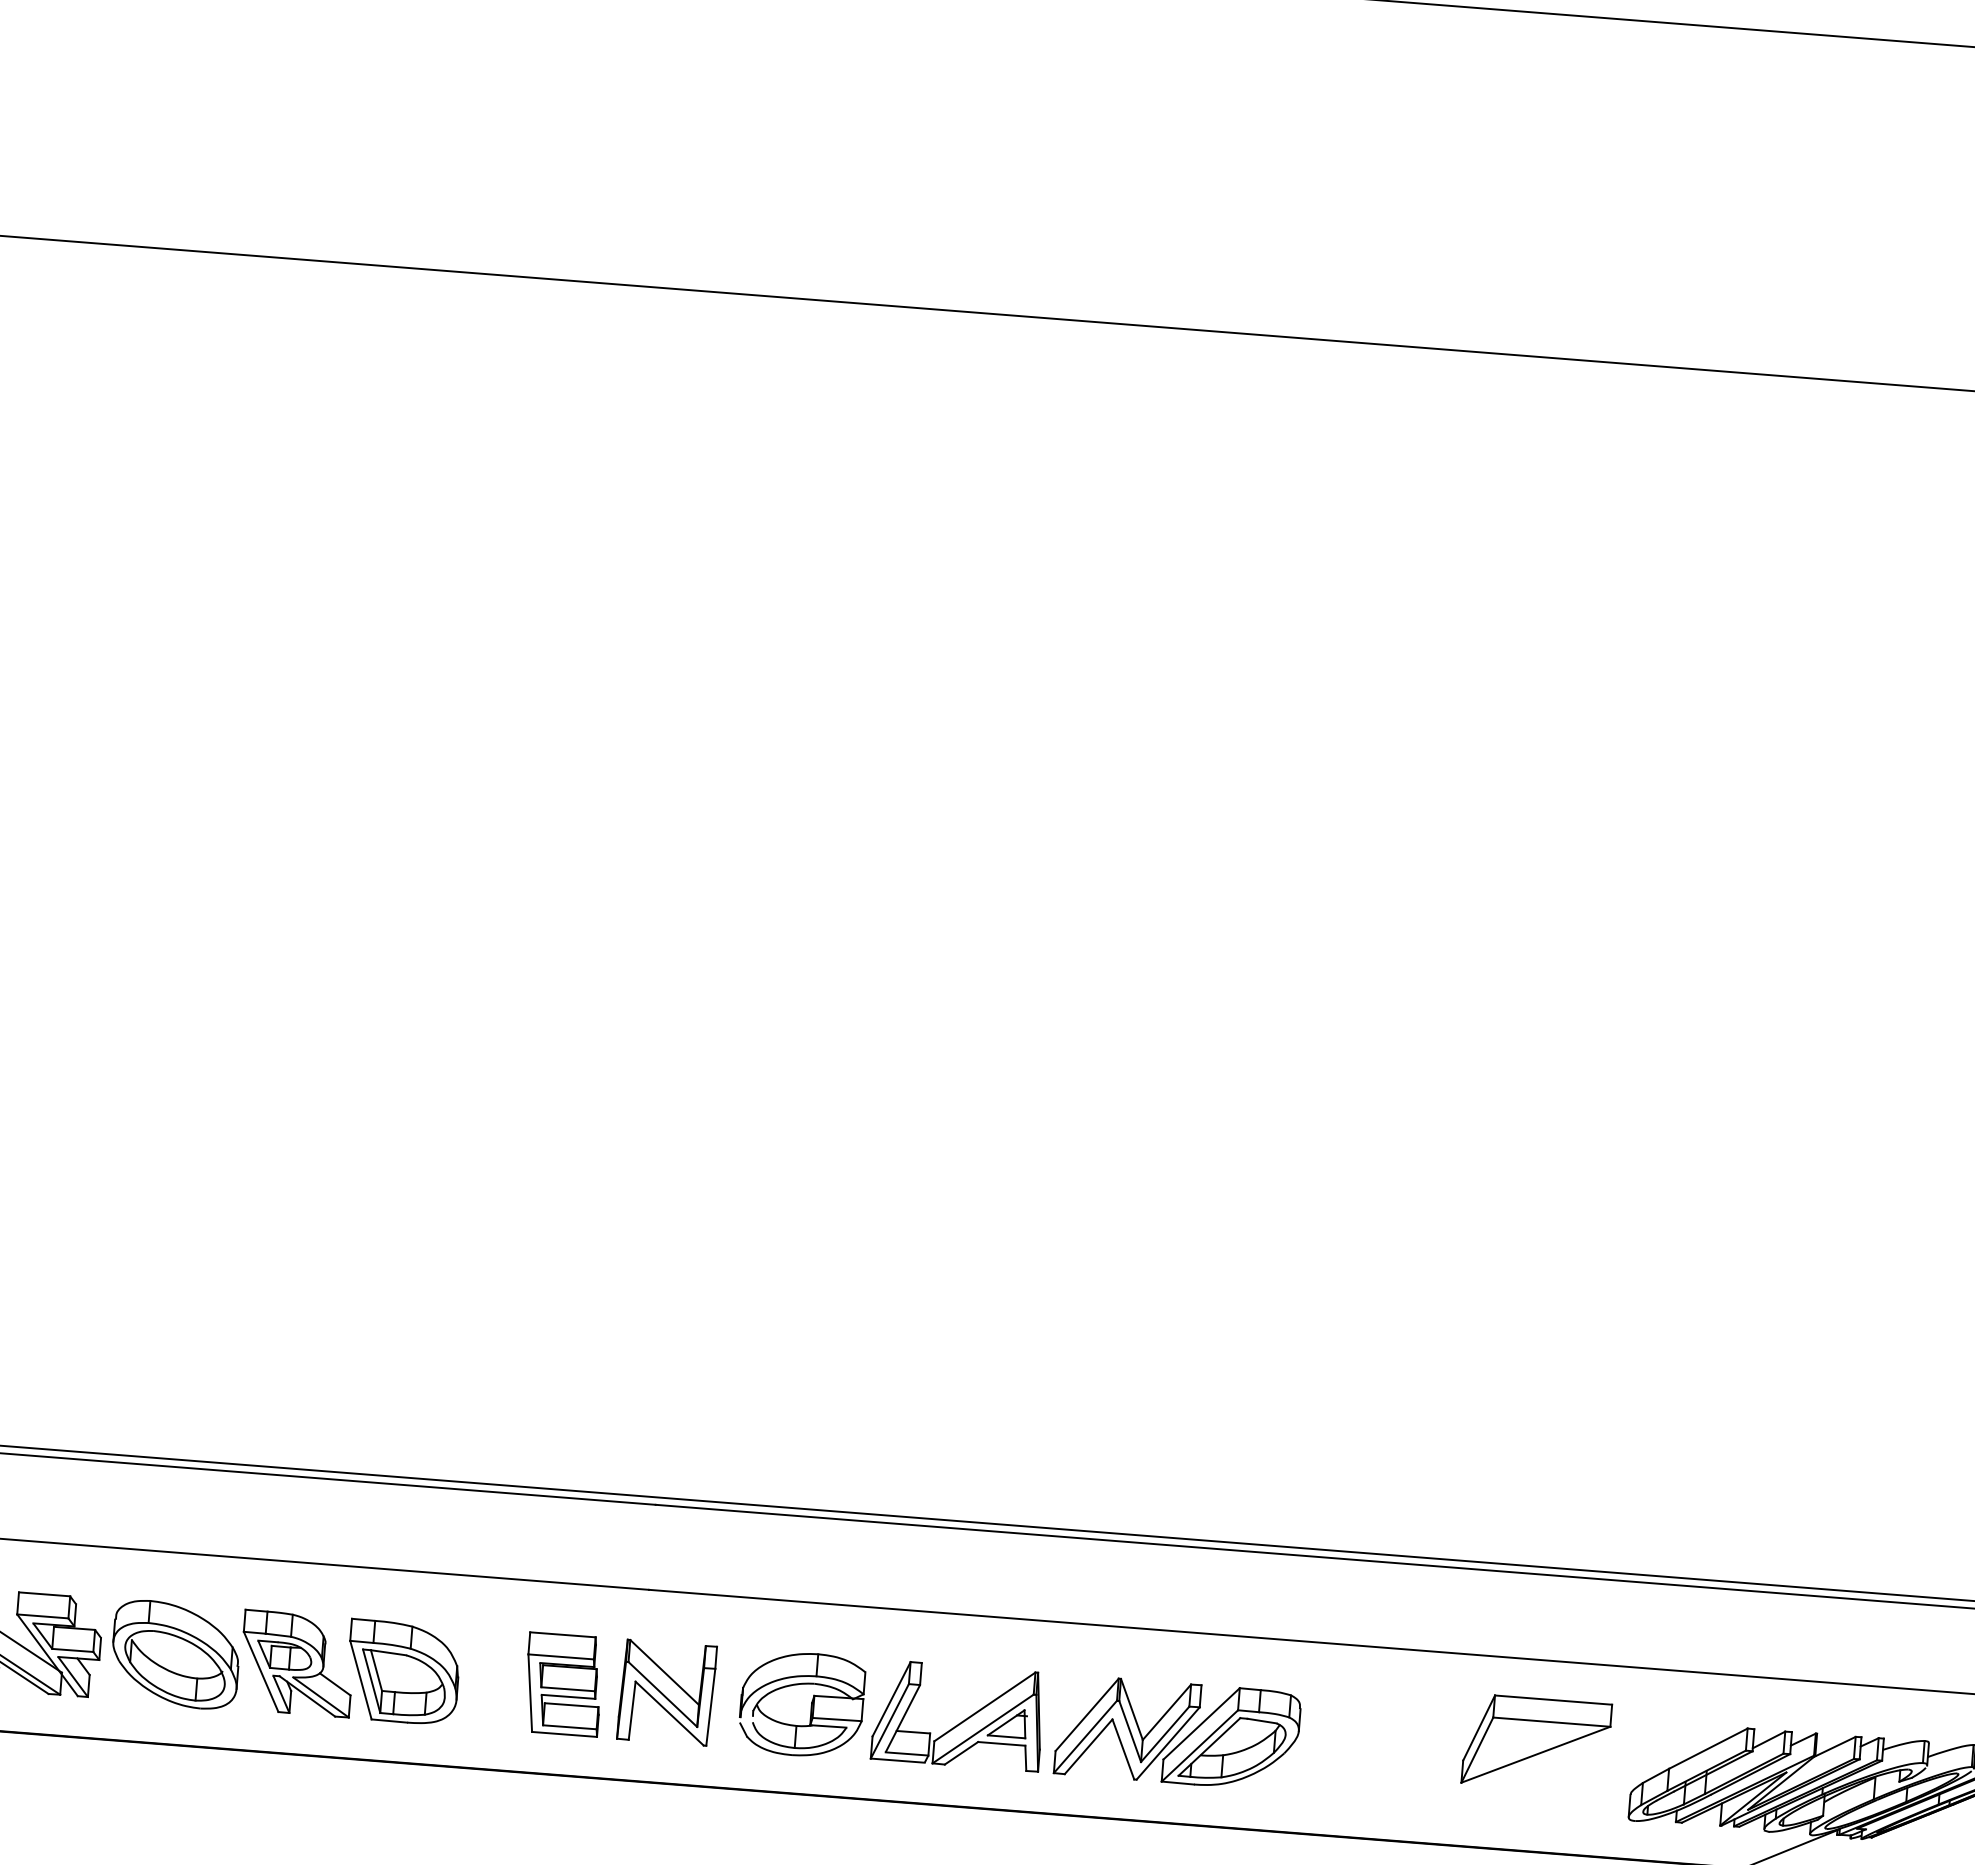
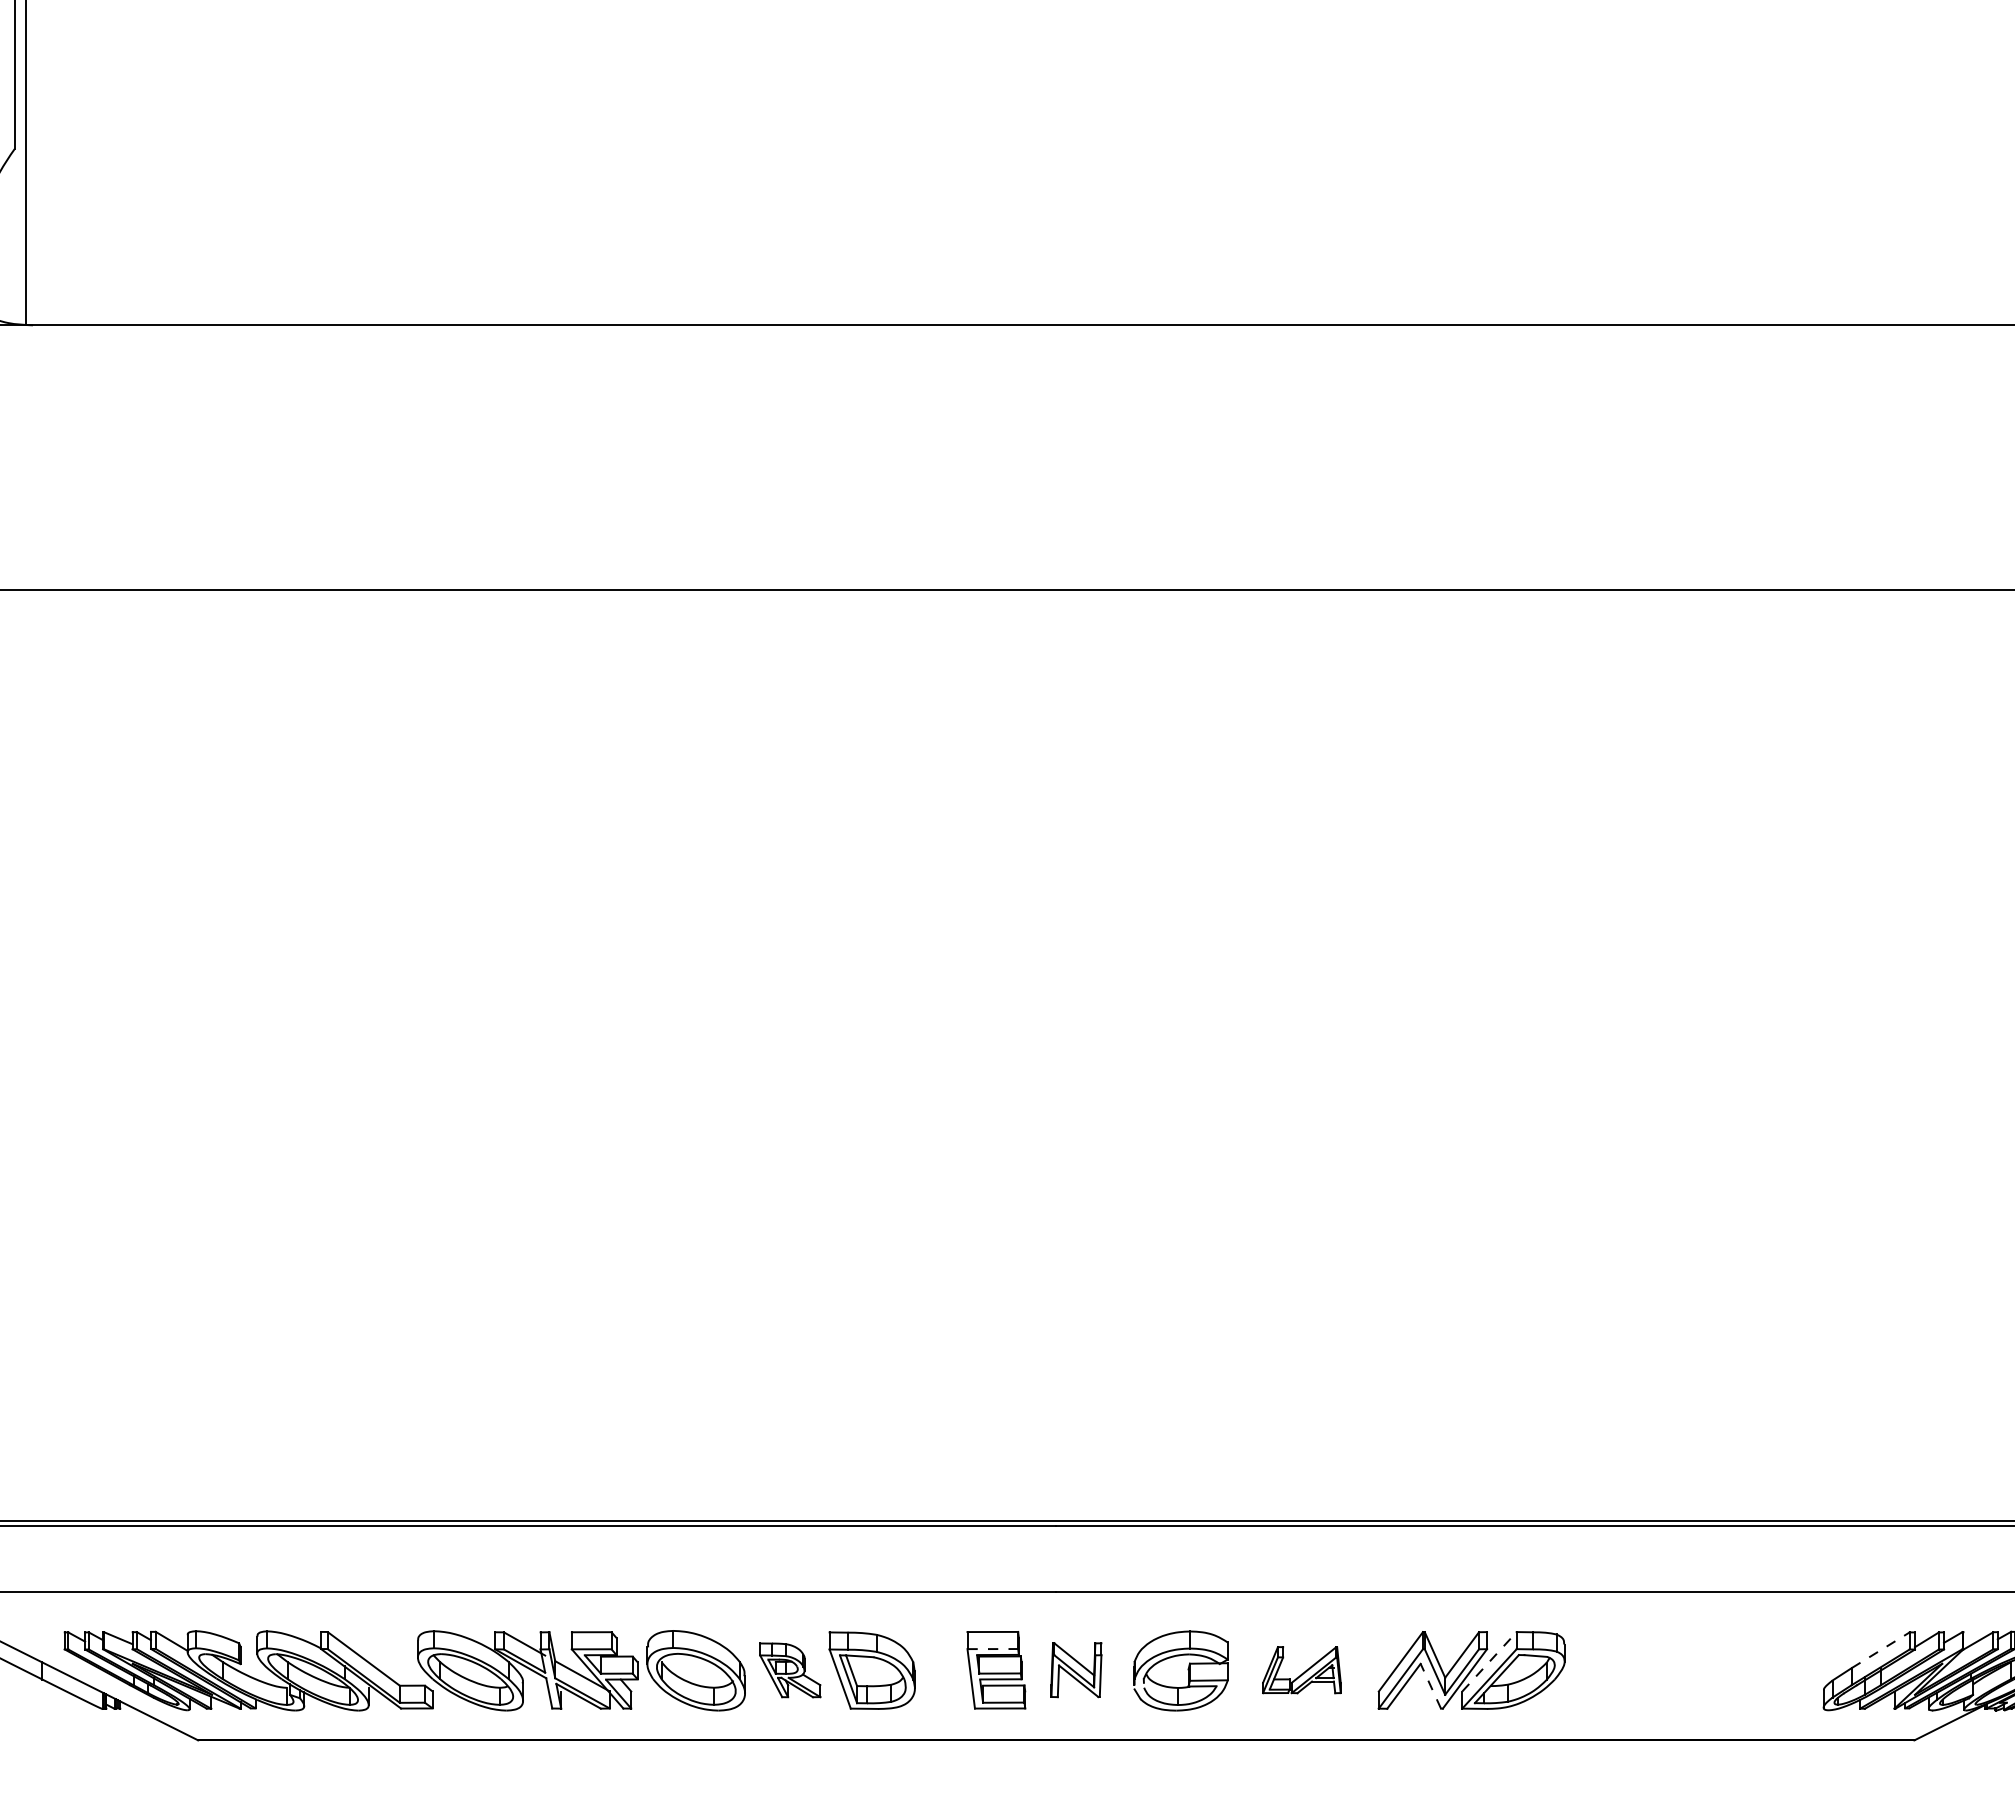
line: (562, 1657) -> (993, 1649), solid -> dashed
part: (297, 1664) -> (790, 1670), size x0.7
part: (667, 1691) -> (1076, 1669), size x0.7
part: (957, 1714) -> (1301, 1669), size x0.6
line: (1201, 1723) -> (1489, 1661), solid -> dashed
part: (1536, 1743) -> (1748, 1656), removed
line: (1709, 1747) -> (1881, 1649), solid -> dashed
line: (1122, 1749) -> (1430, 1686), solid -> dashed

